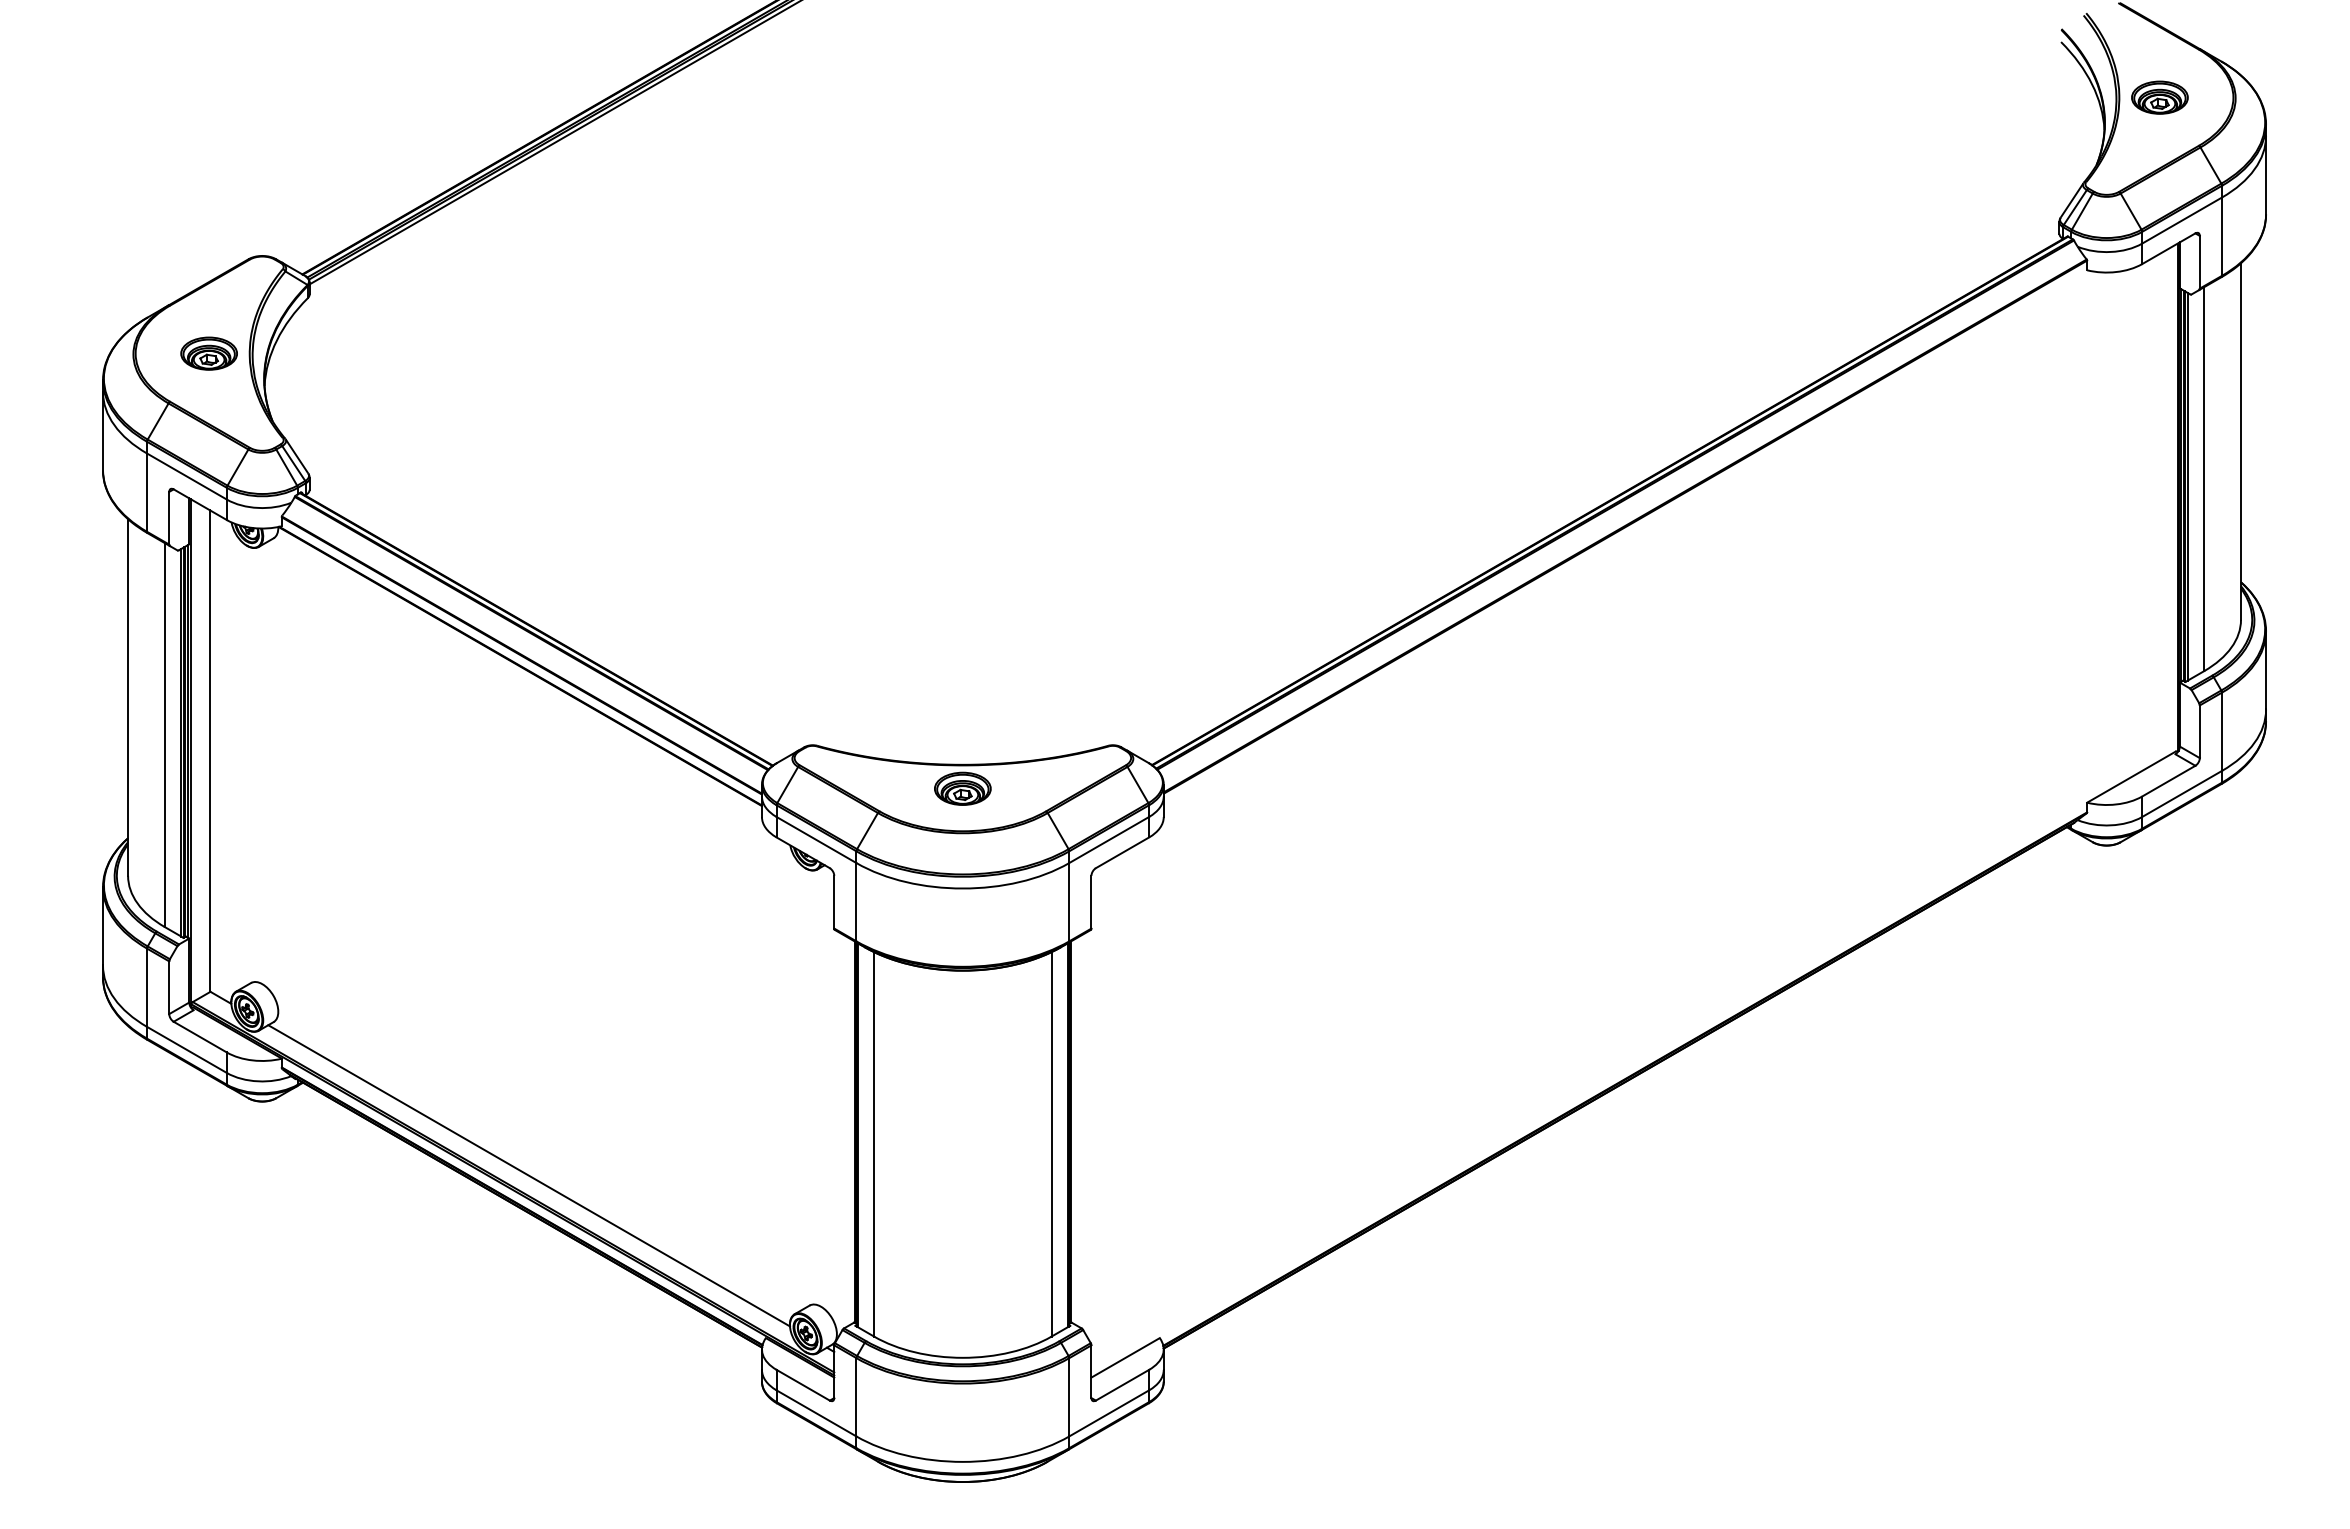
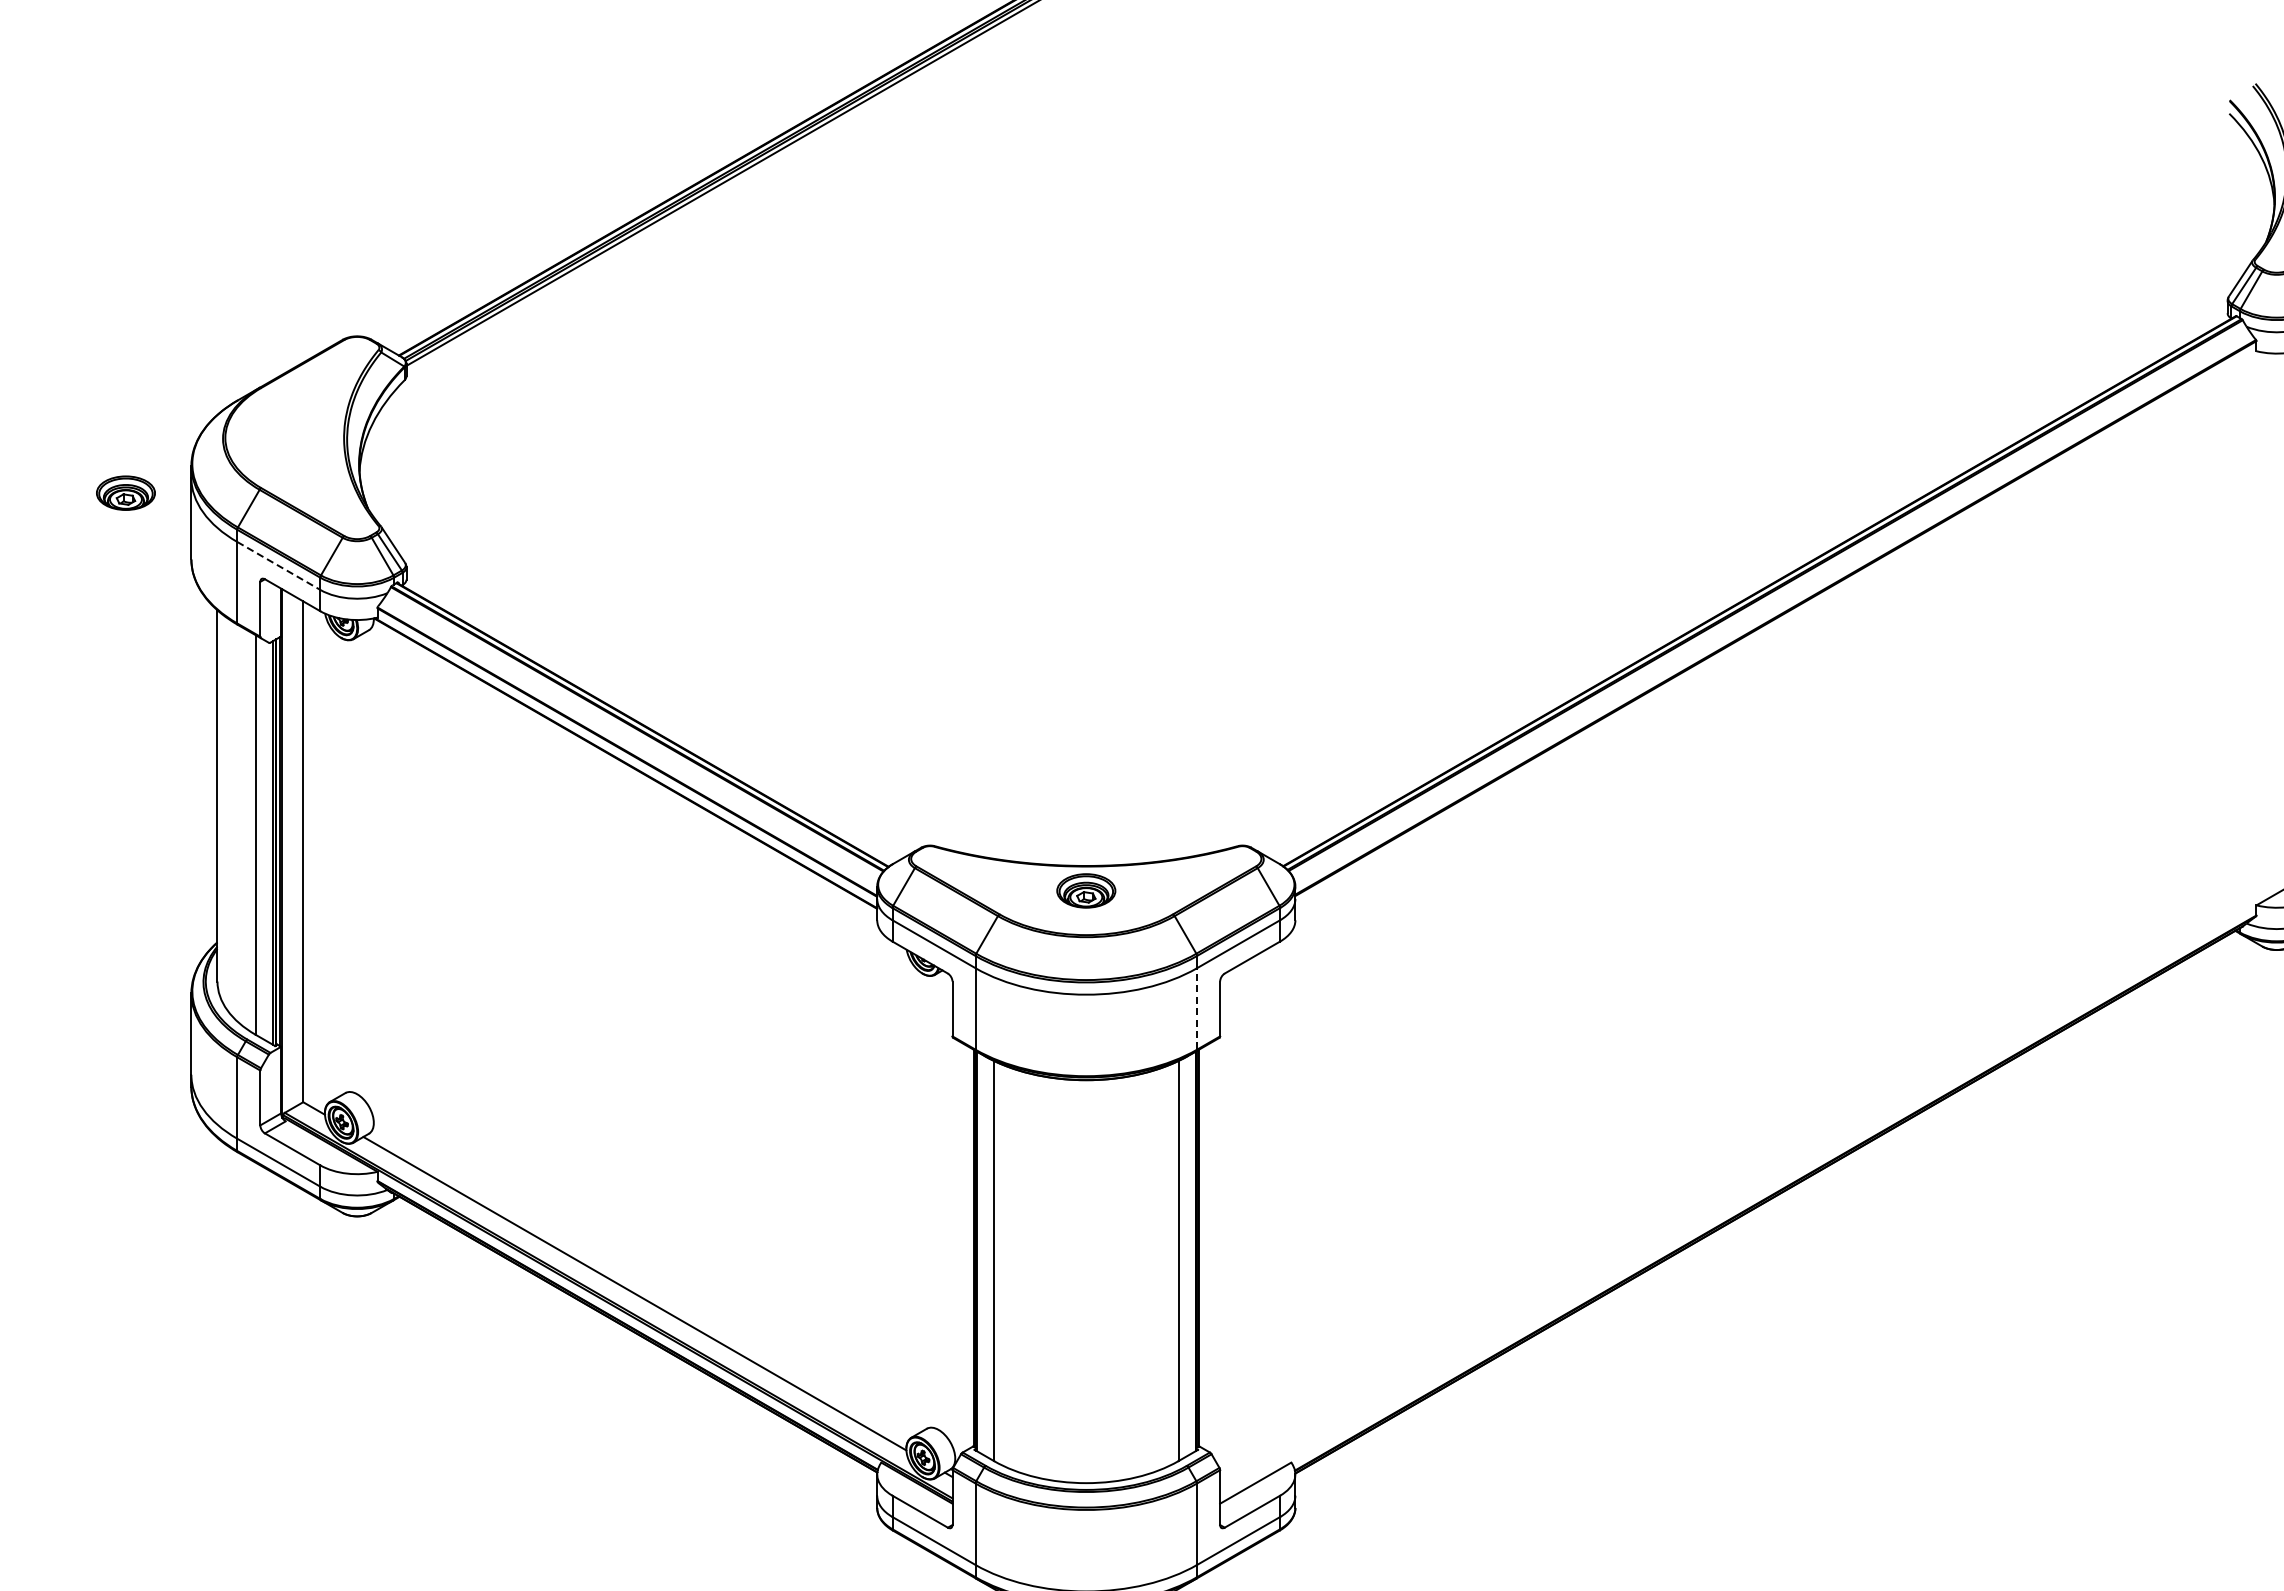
part: (208, 353) -> (125, 493), moved
line: (187, 476) -> (279, 565), solid -> dashed
line: (1069, 901) -> (1197, 1008), solid -> dashed

